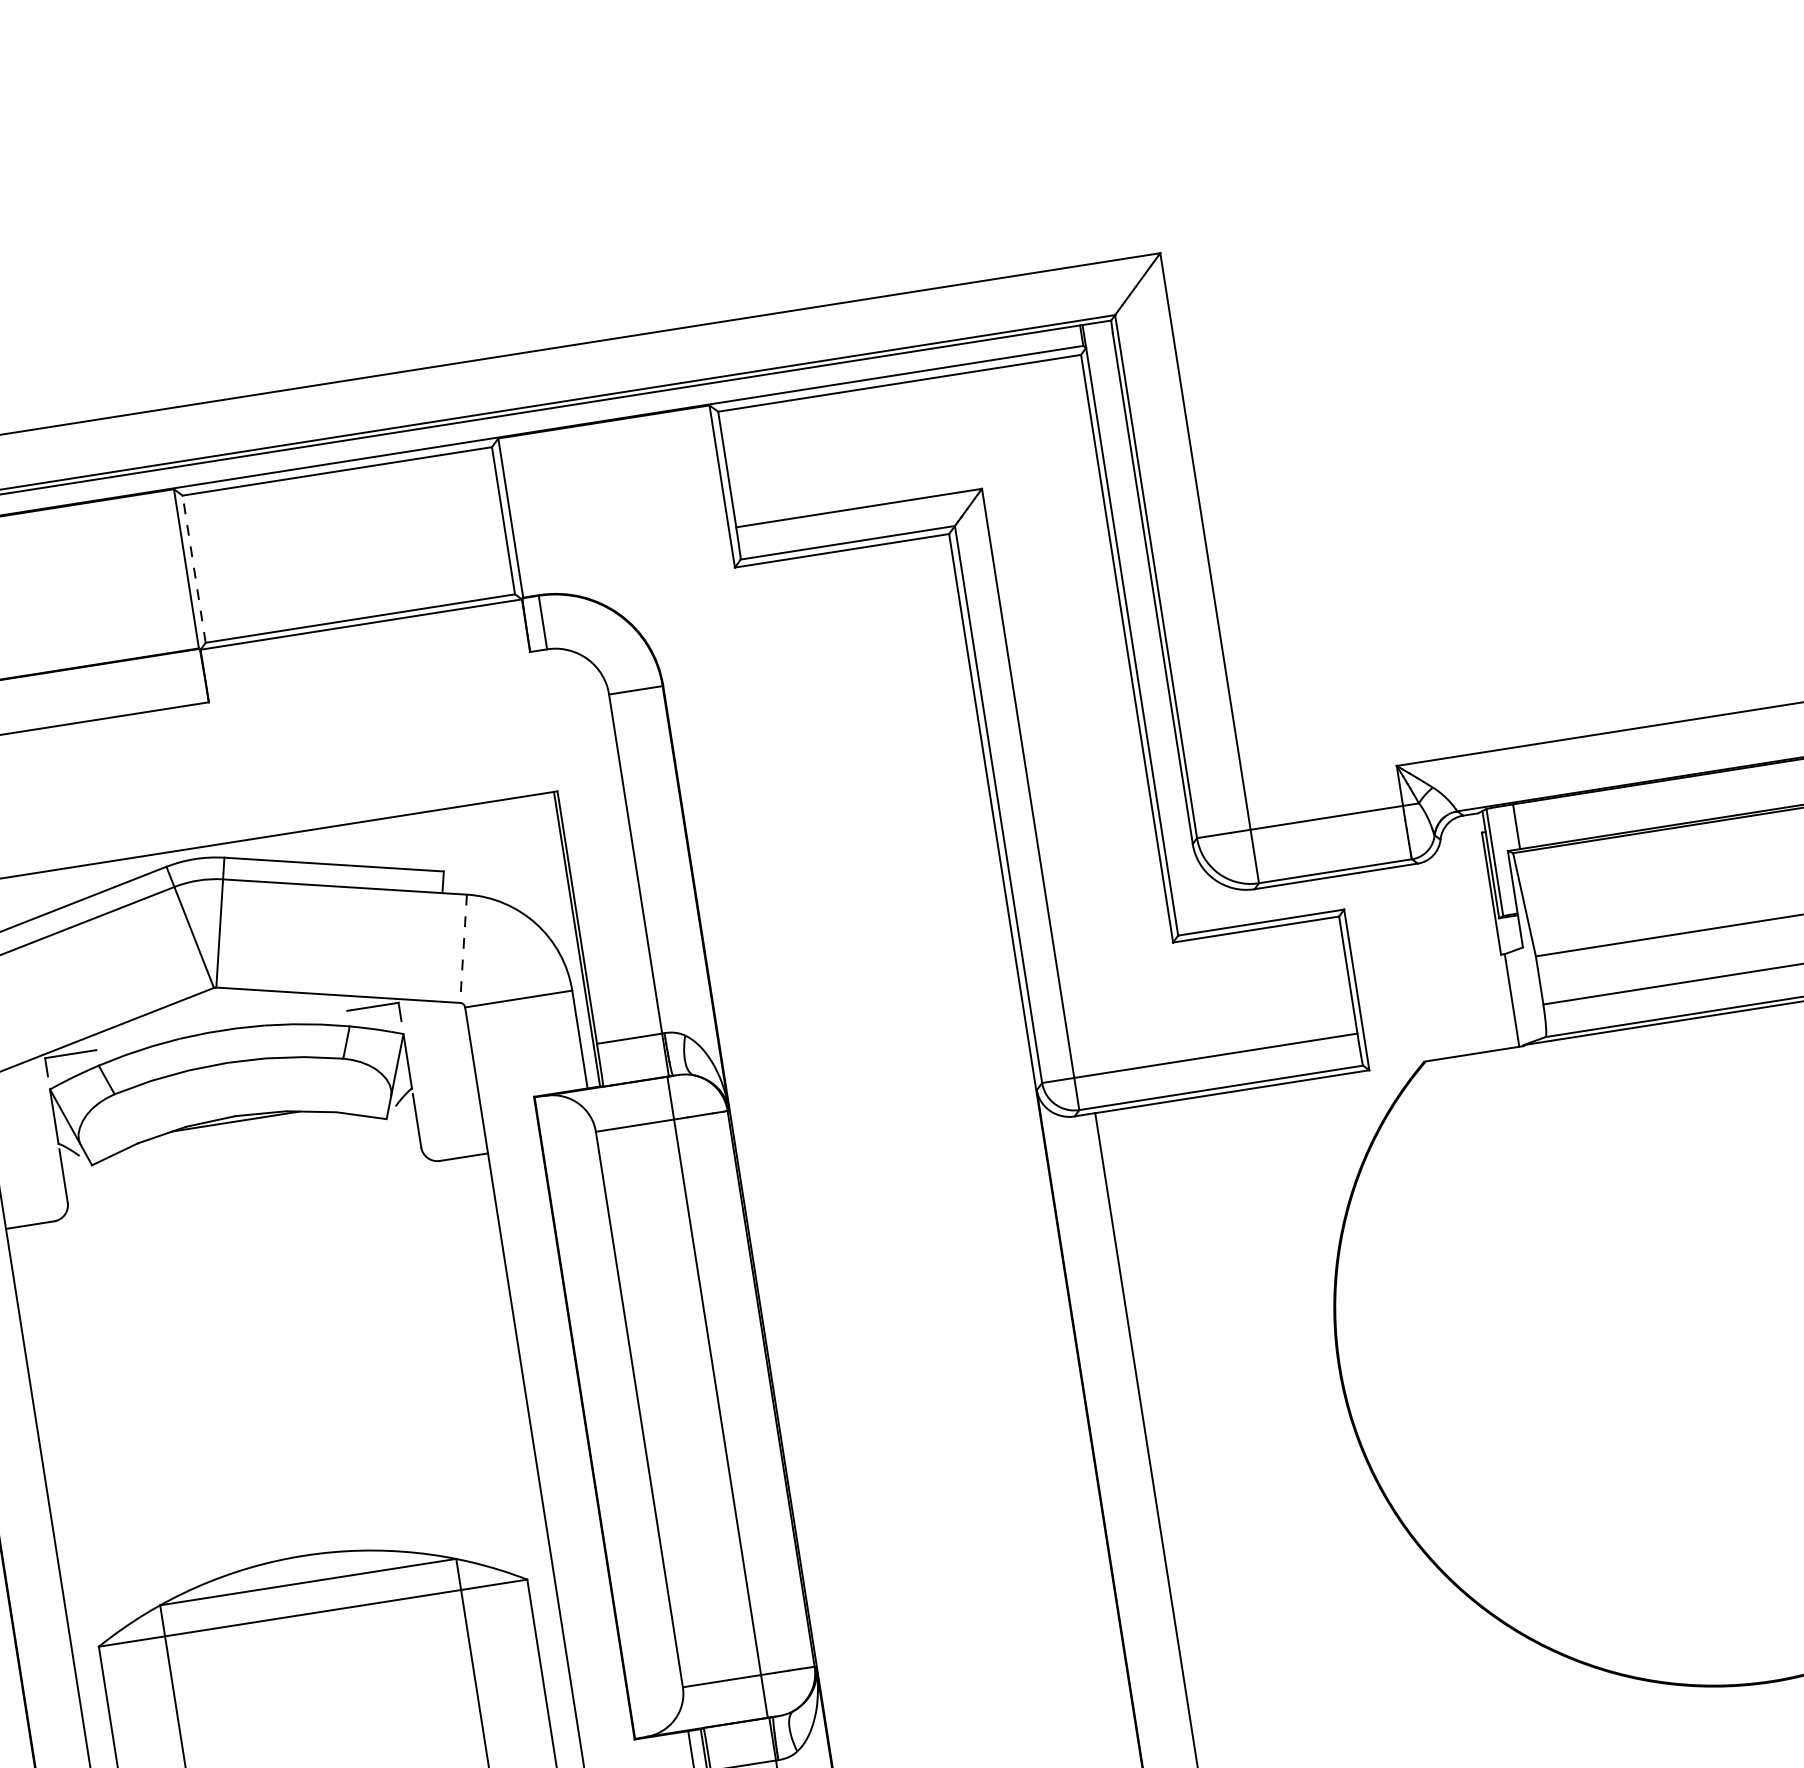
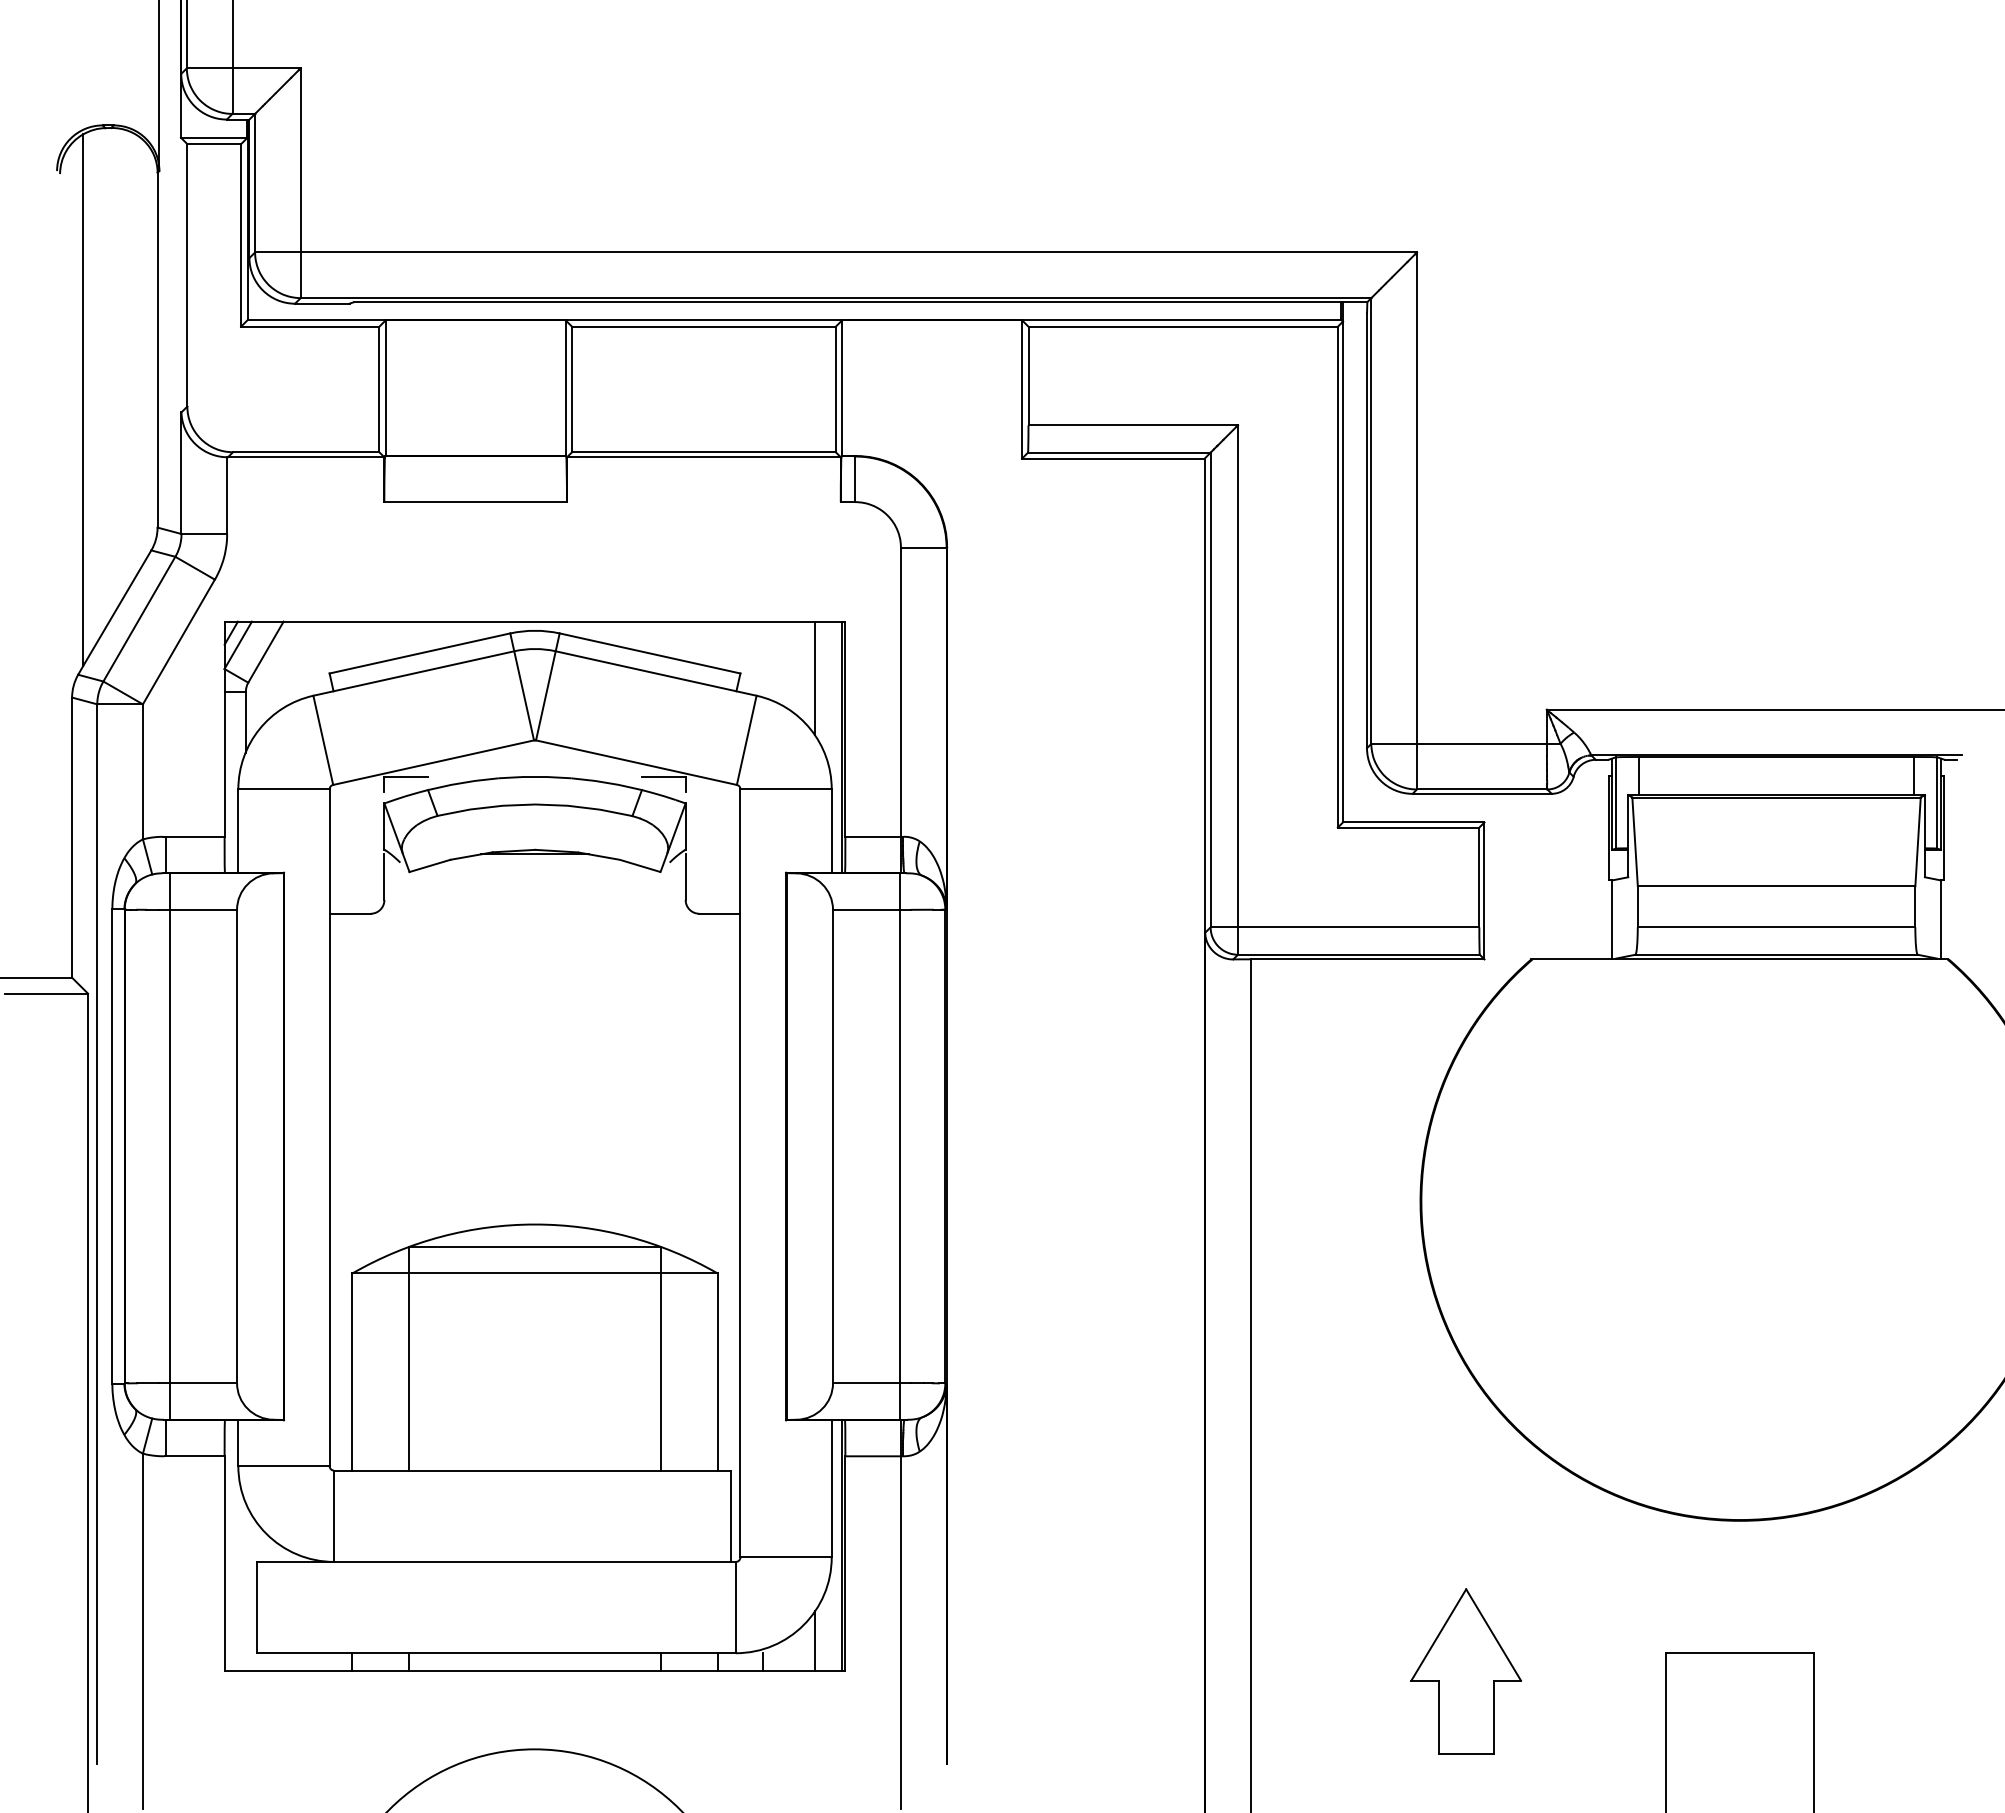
line: (194, 569) -> (572, 389), dashed -> solid
line: (532, 863) -> (815, 678), added
line: (463, 949) -> (746, 740), dashed -> solid

